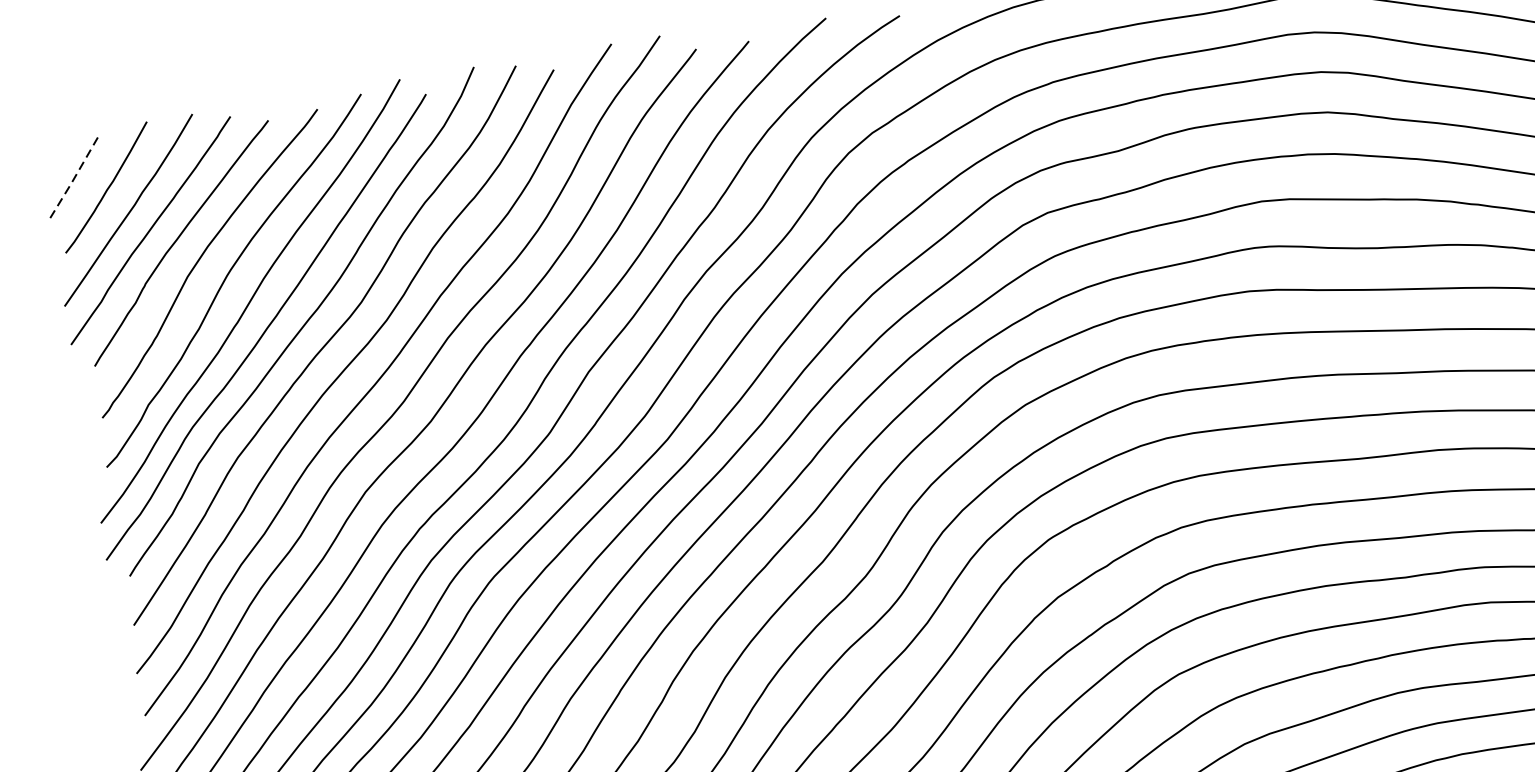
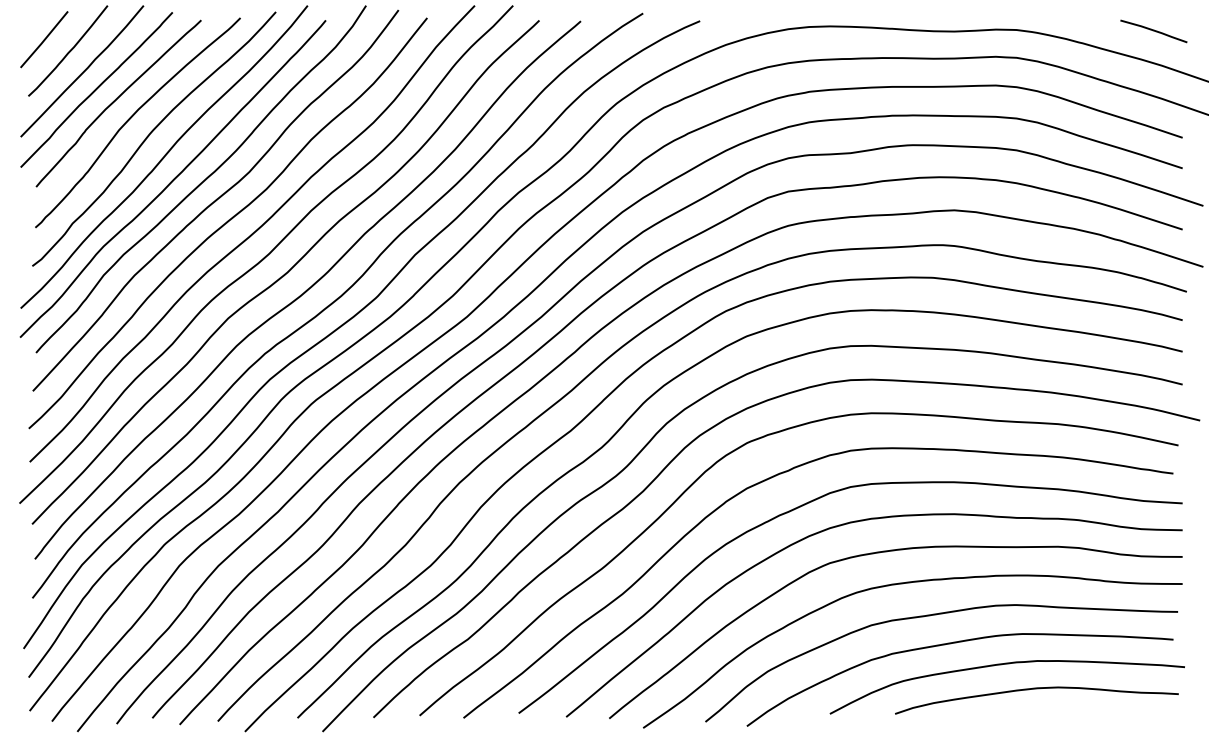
line: (74, 179) -> (44, 40), dashed -> solid

